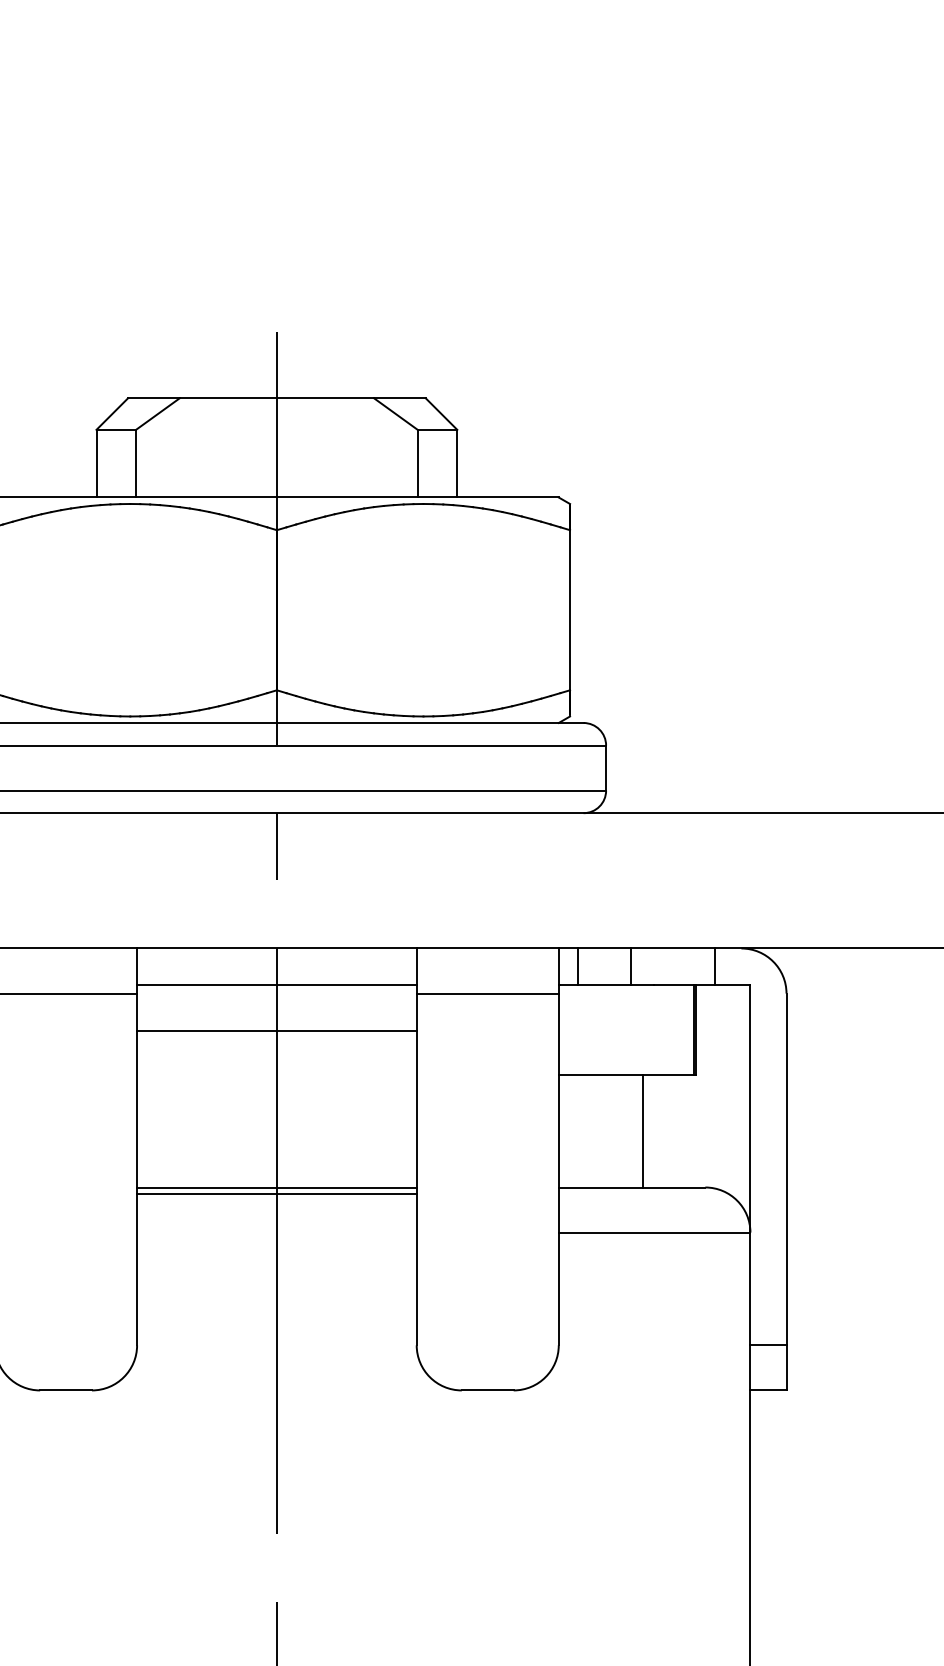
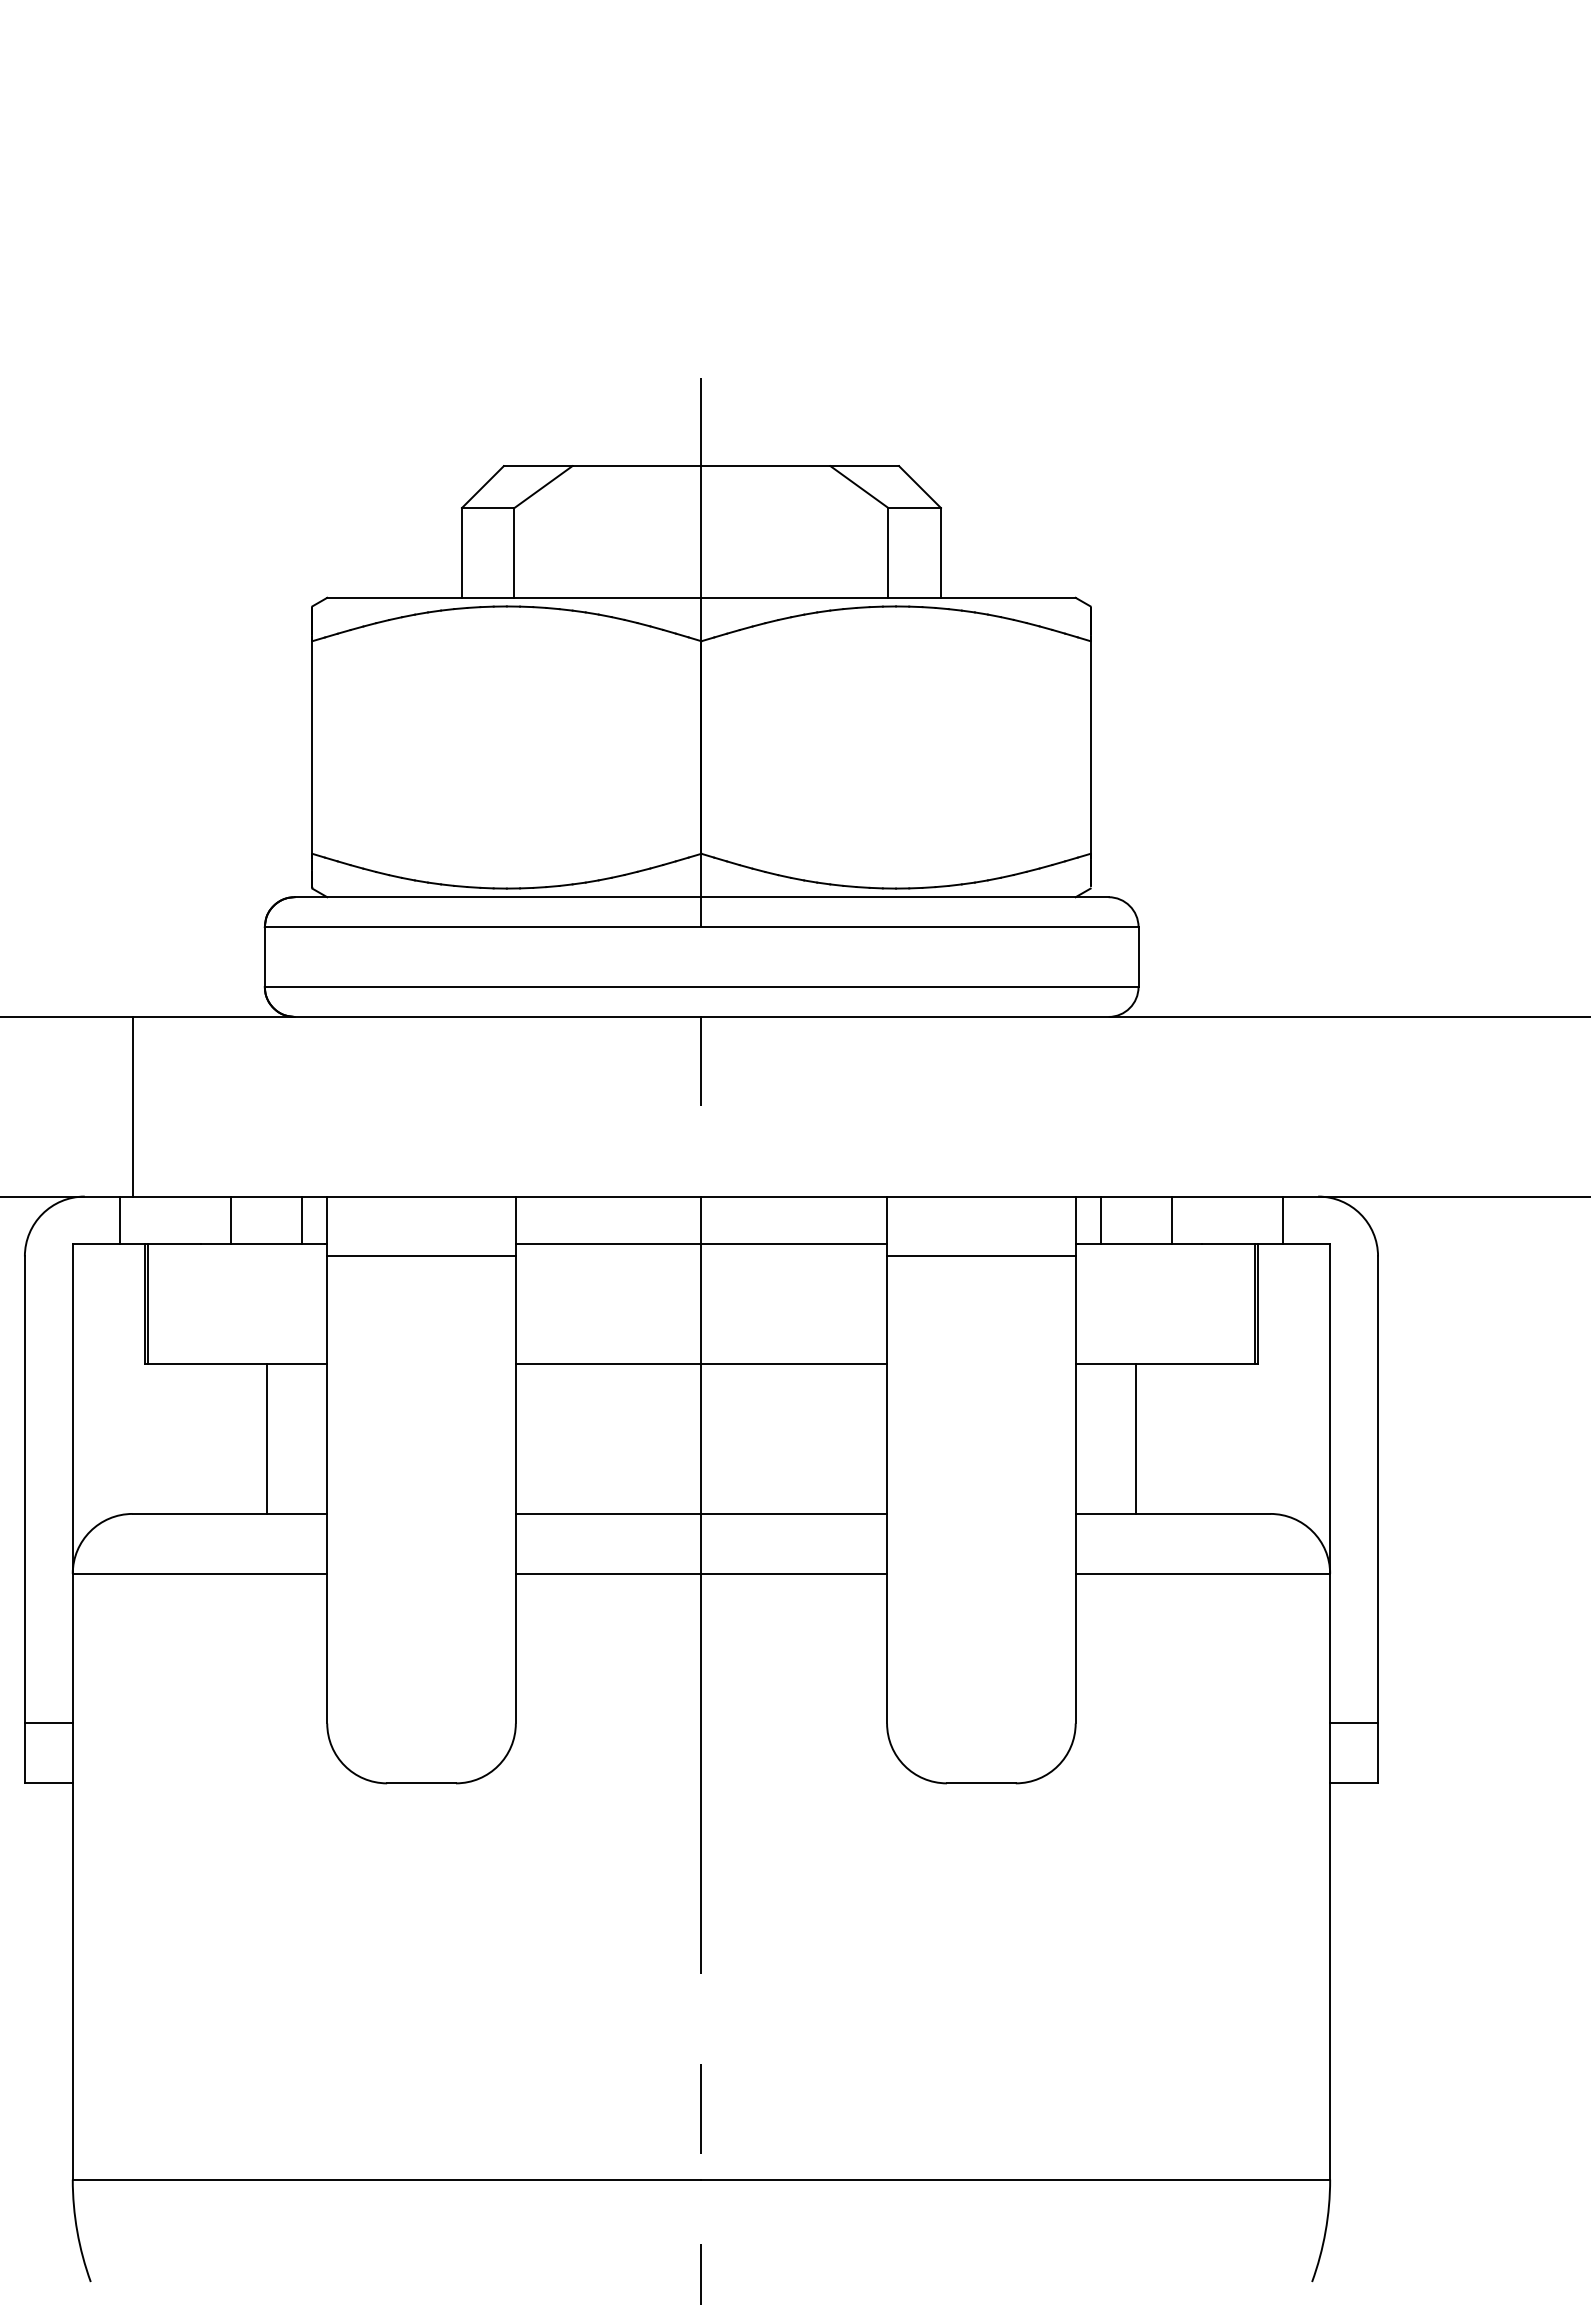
line: (276, 1031) -> (701, 1364), moved
line: (642, 1130) -> (1135, 1438), moved
line: (276, 1193) -> (701, 1573), moved

